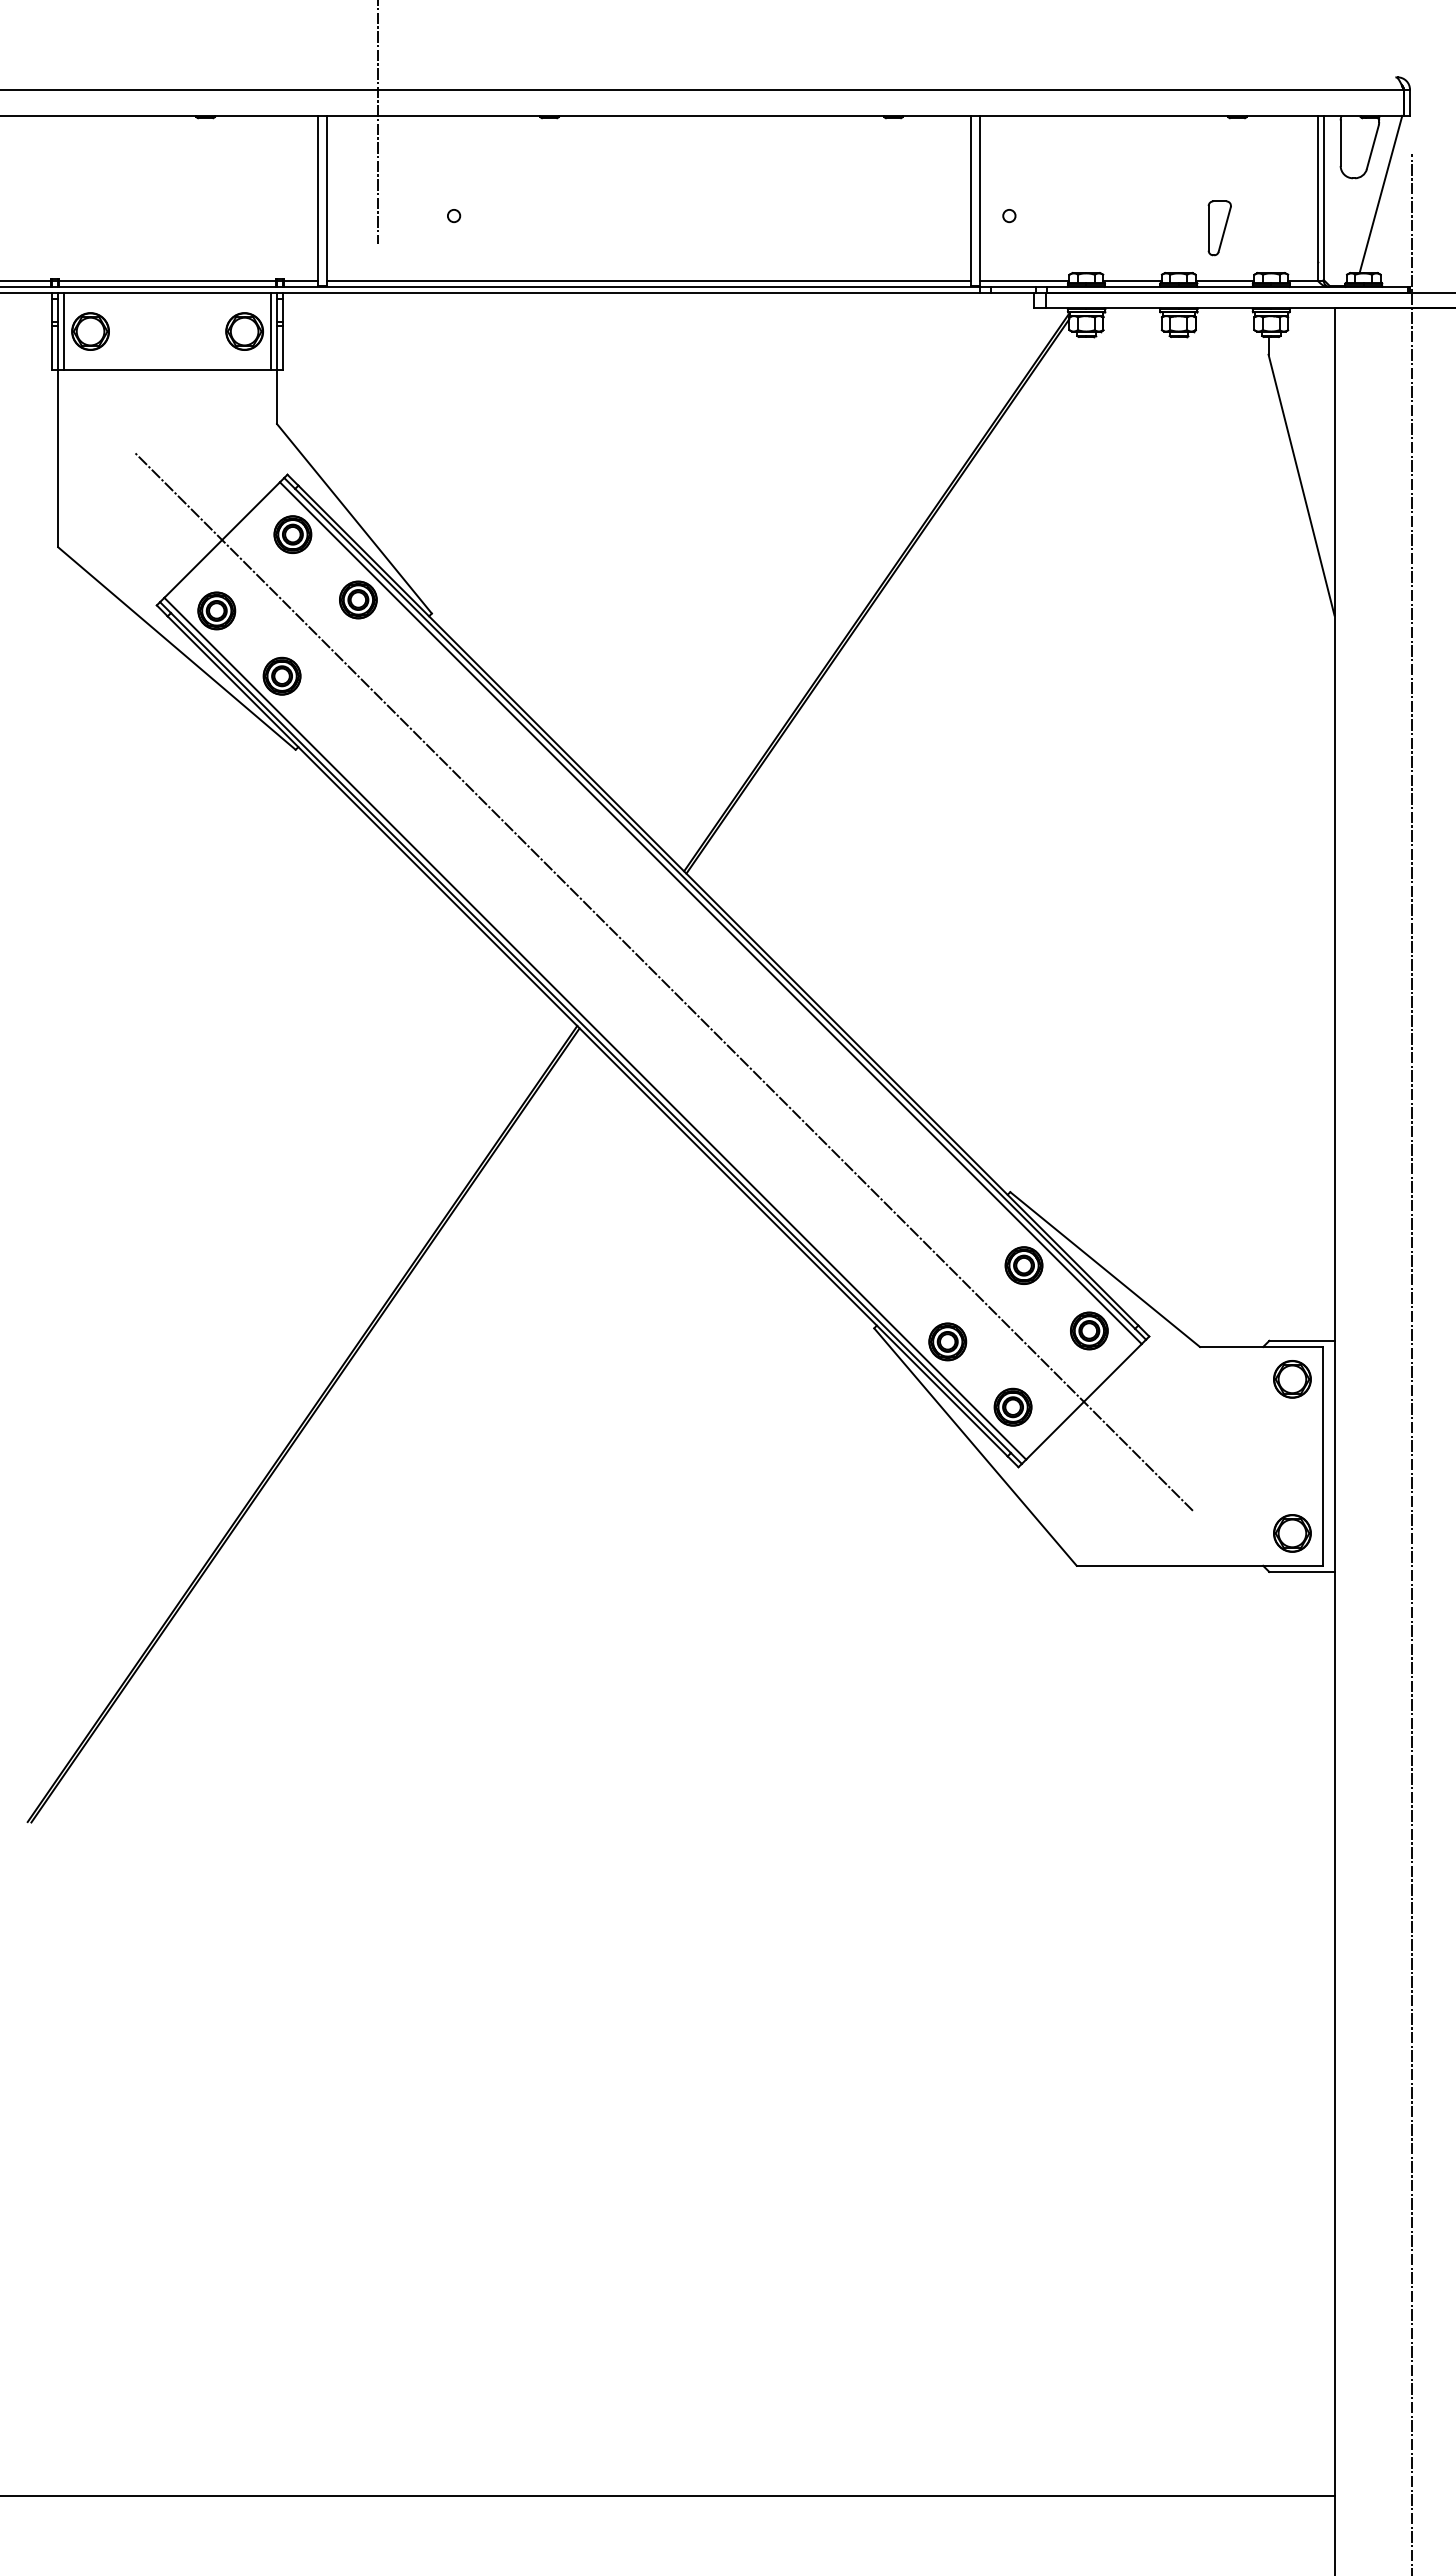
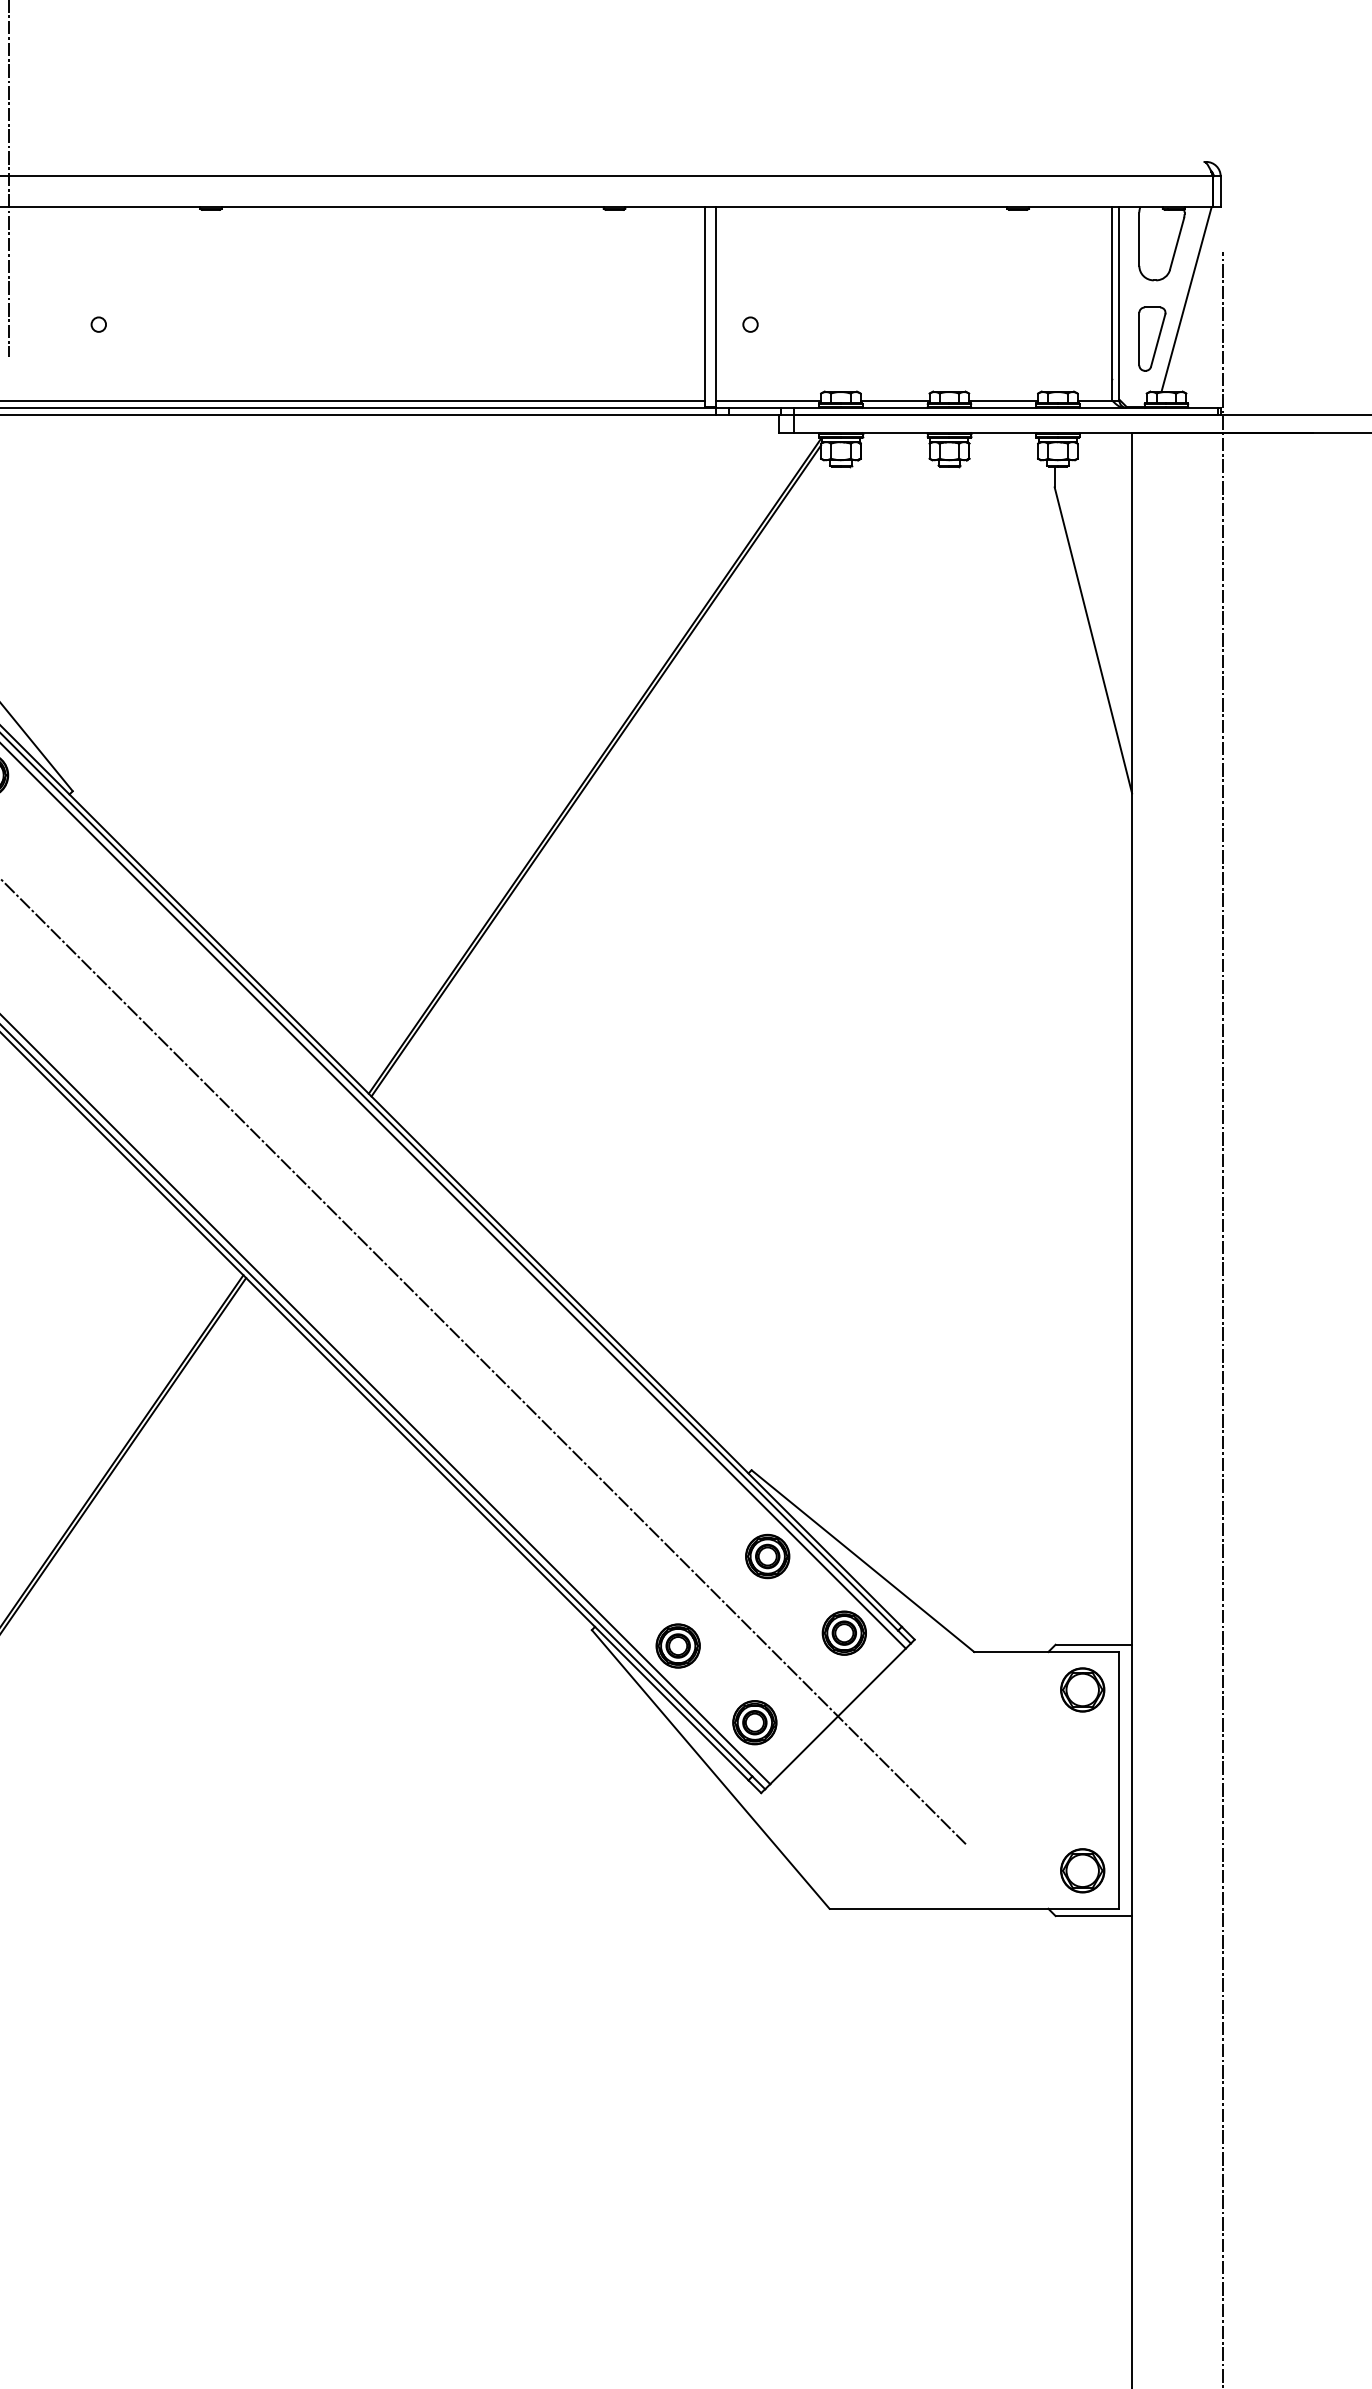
part: (1219, 228) -> (1152, 339), moved

